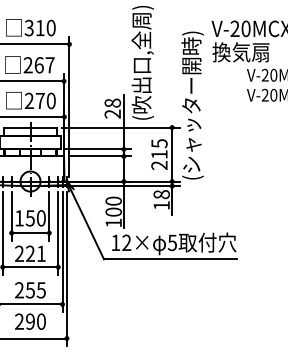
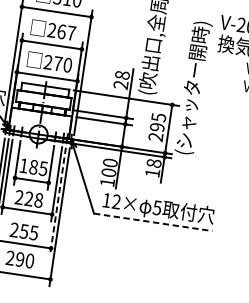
text: (159, 154) -> (157, 127), 215 -> 295
text: (35, 218) -> (38, 168), 150 -> 185
line: (62, 252) -> (57, 202), solid -> dashed
text: (41, 253) -> (38, 200), 221 -> 228
line: (170, 259) -> (153, 222), solid -> dashed

